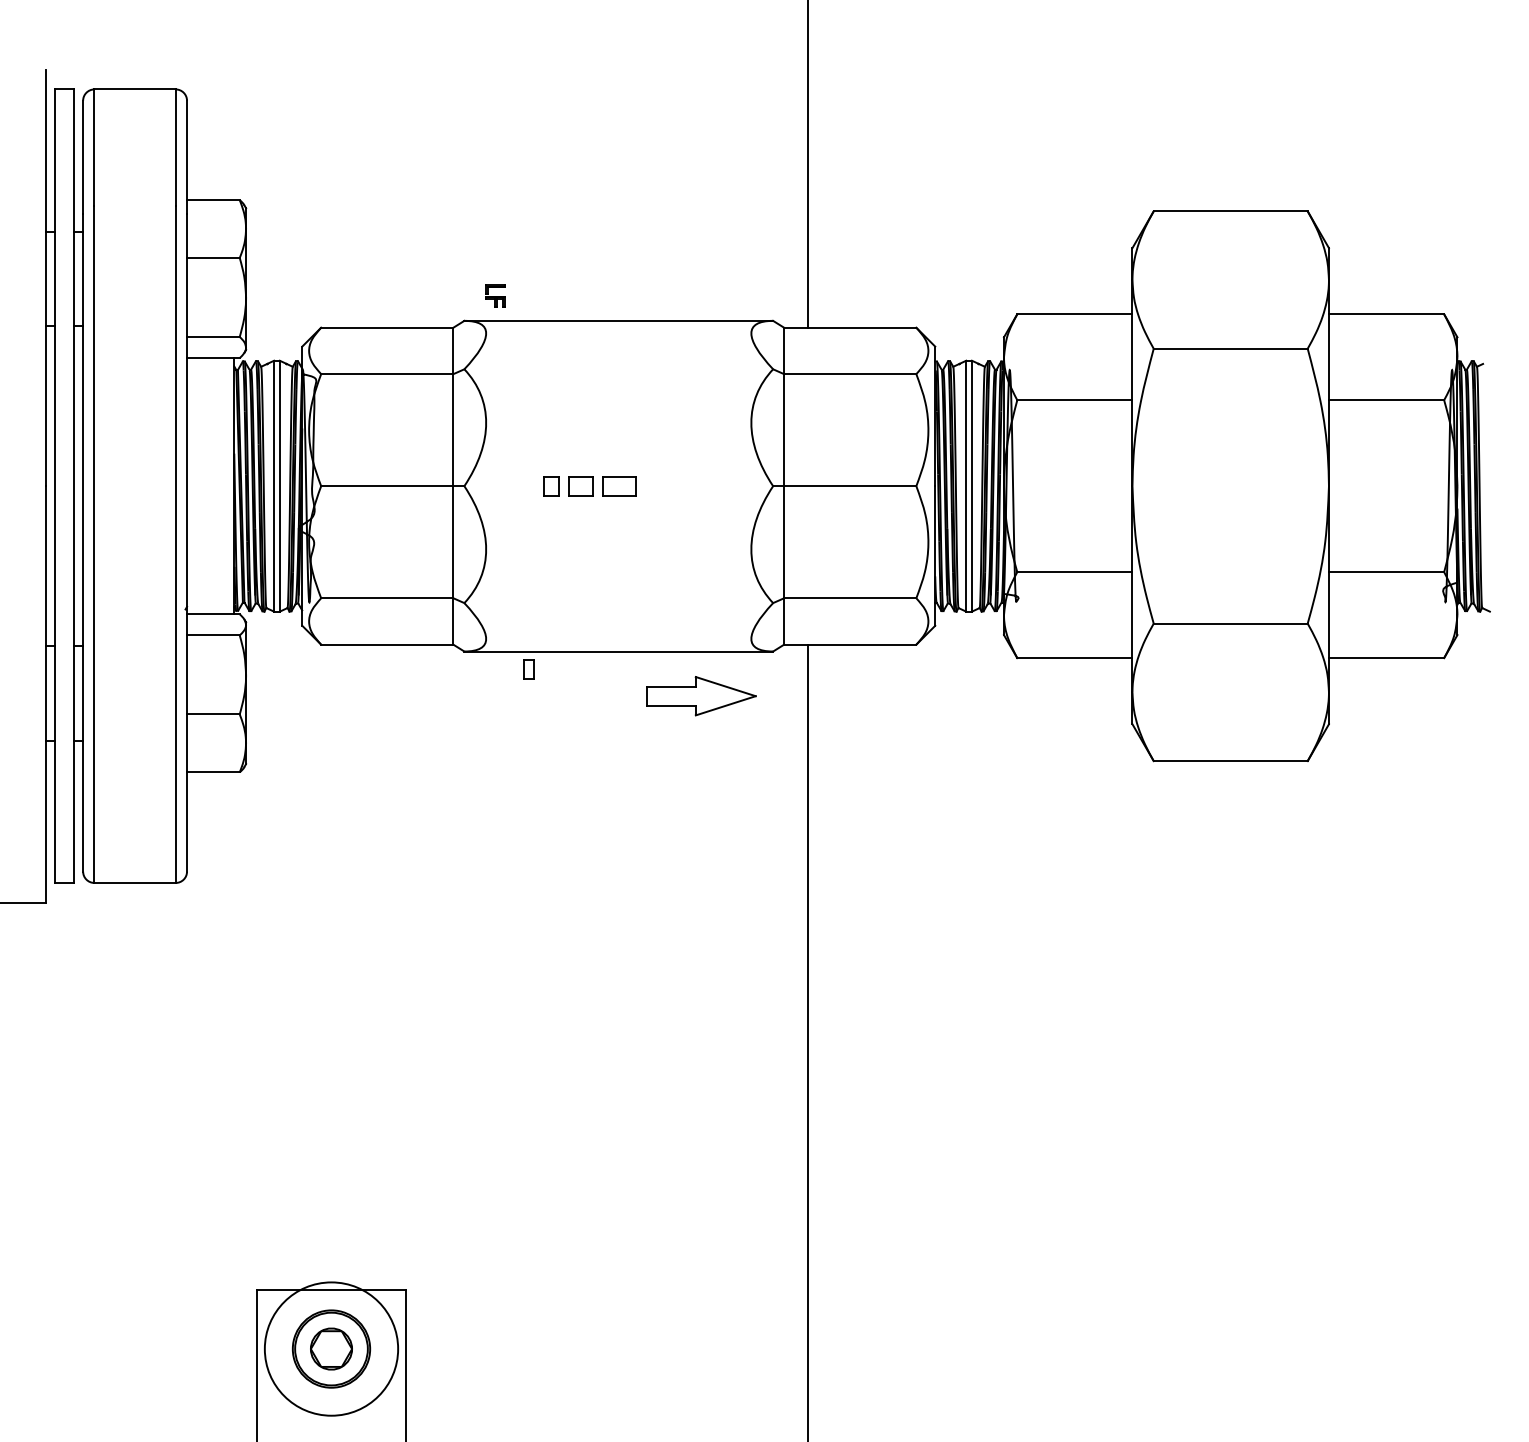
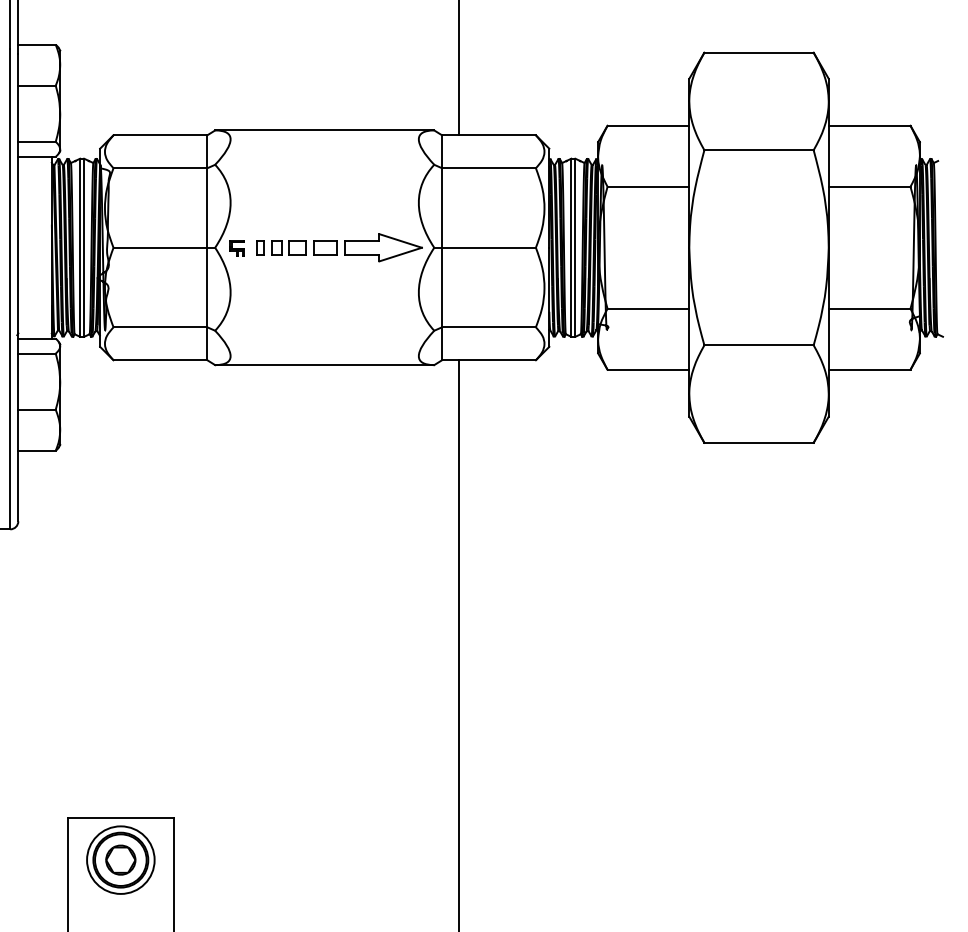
part: (495, 295) -> (237, 247), moved
part: (528, 669) -> (260, 247), moved
part: (701, 696) -> (383, 247), moved
circle: (331, 1348) -> (120, 859), size x0.71

